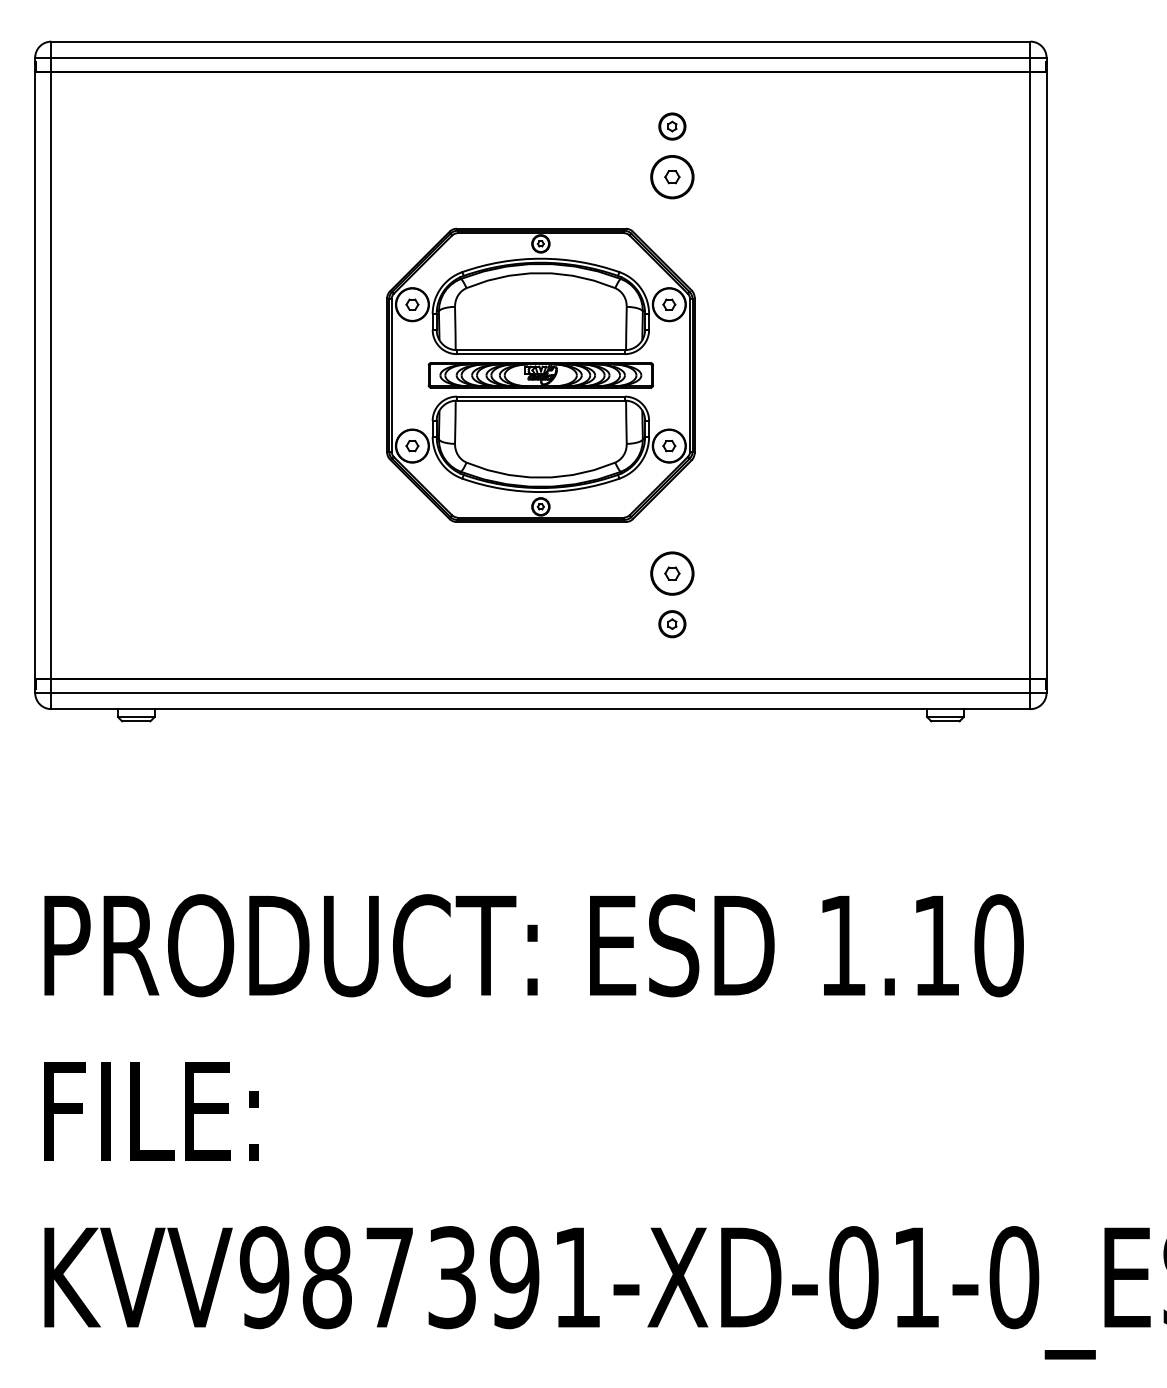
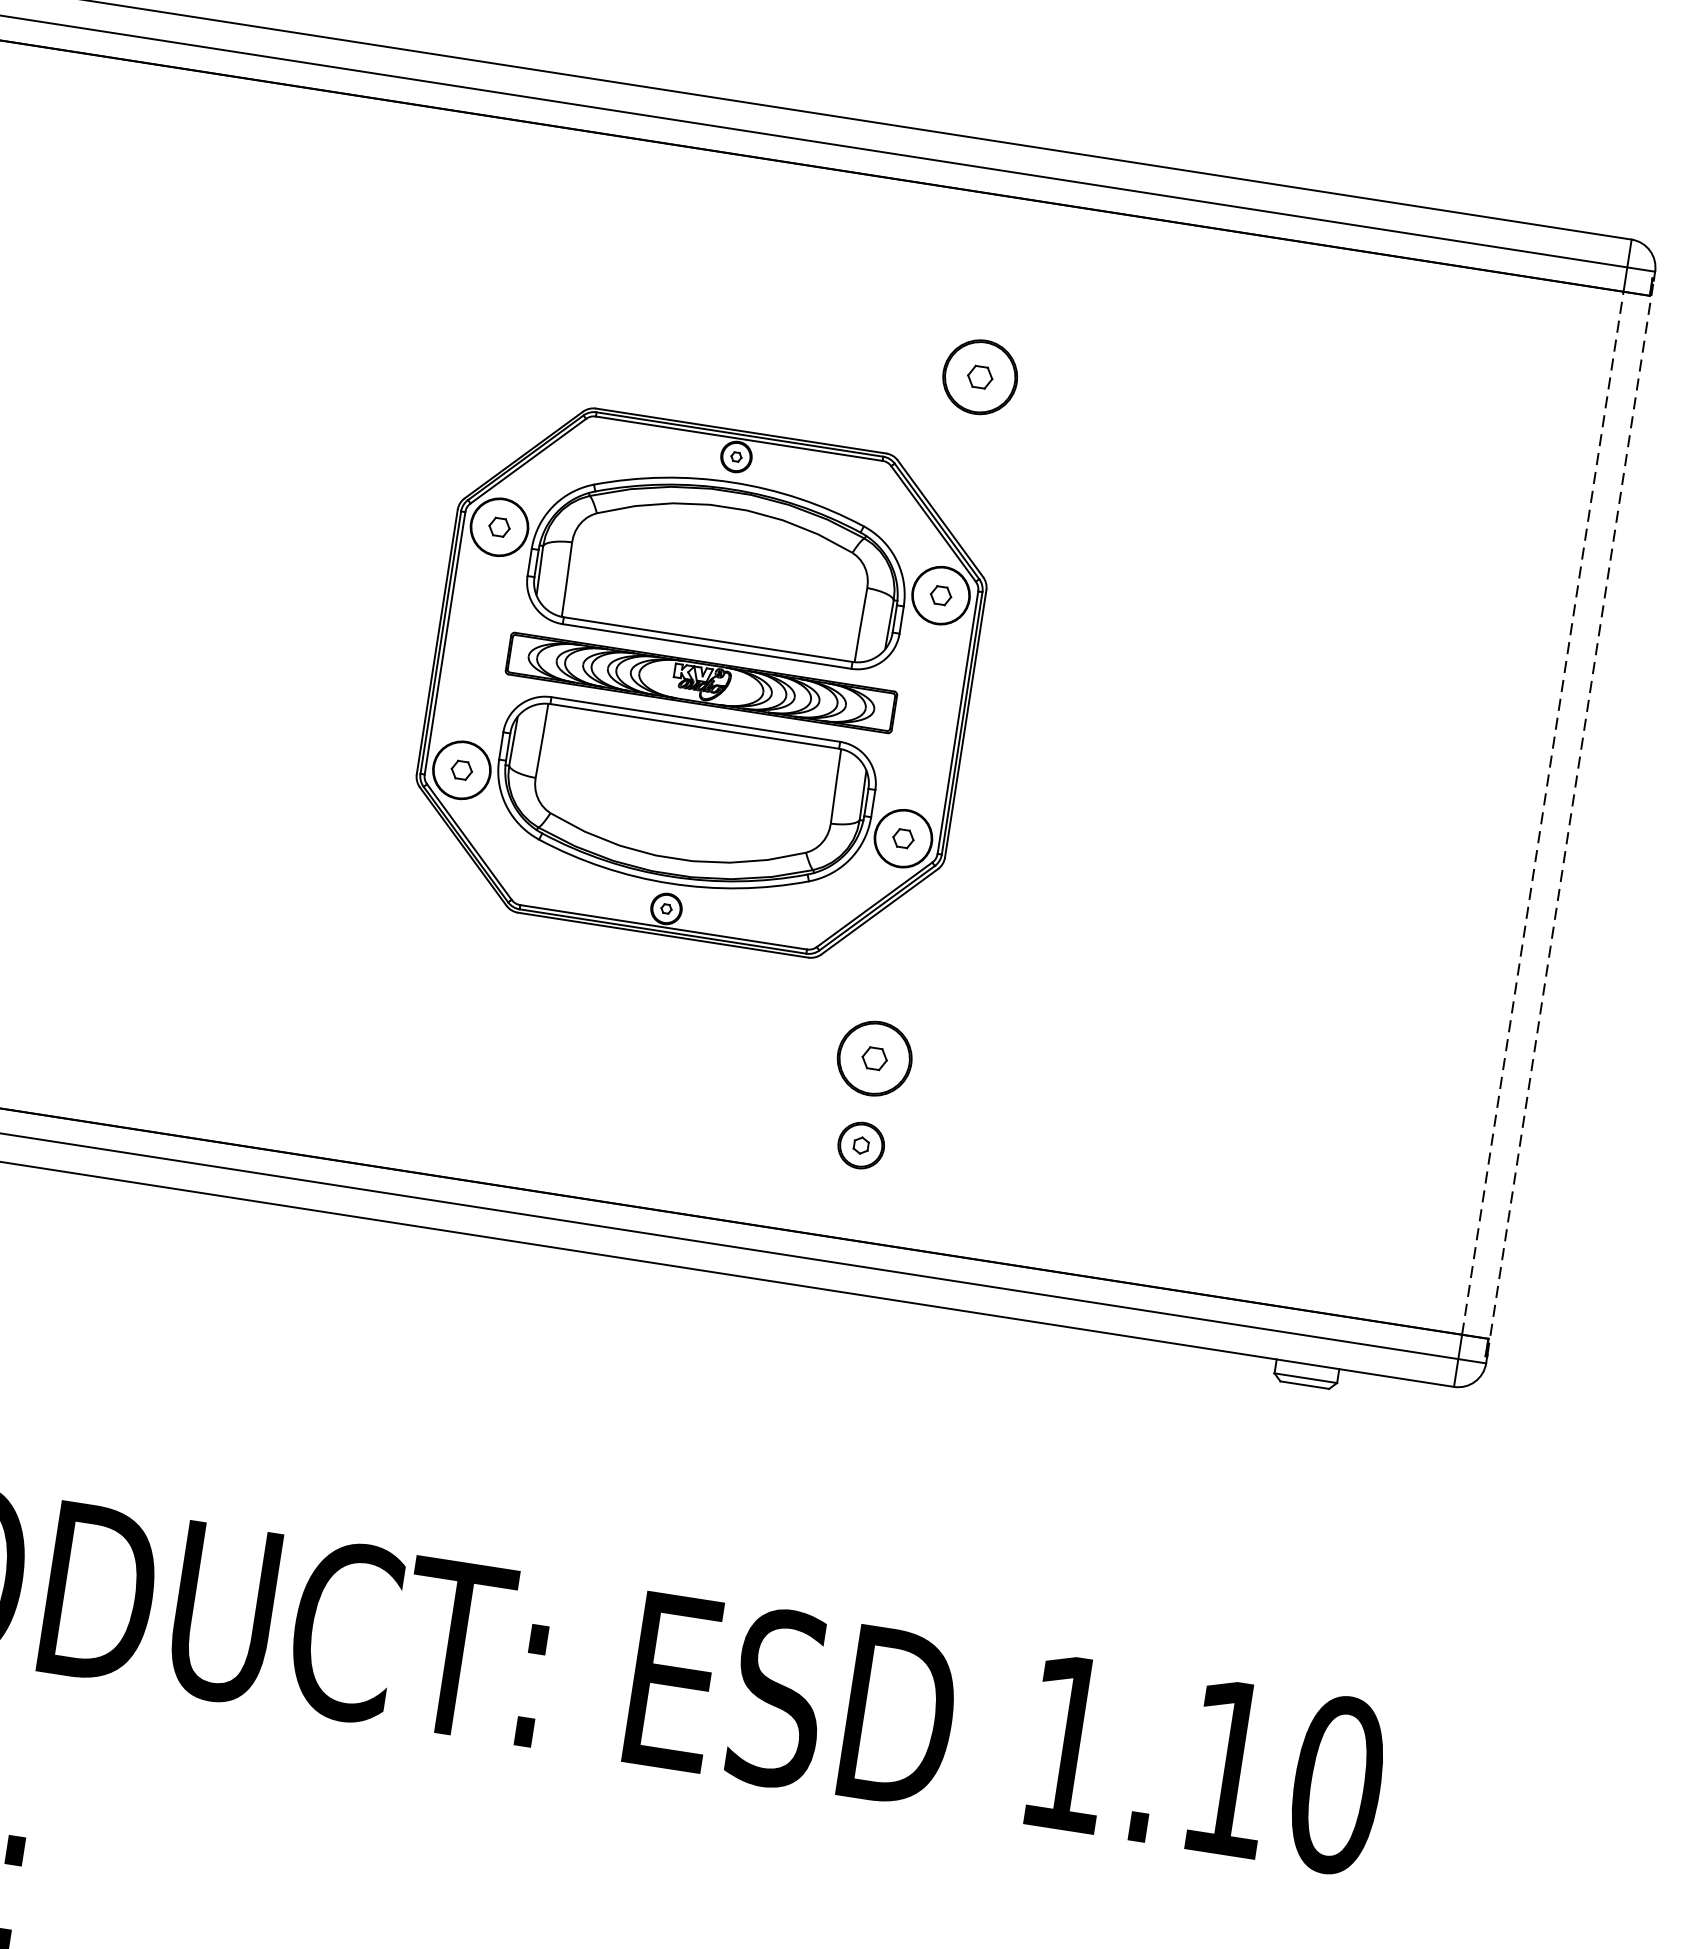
part: (672, 126) -> (993, 290), removed
line: (1030, 374) -> (1543, 811), solid -> dashed
line: (1046, 375) -> (1570, 817), solid -> dashed

